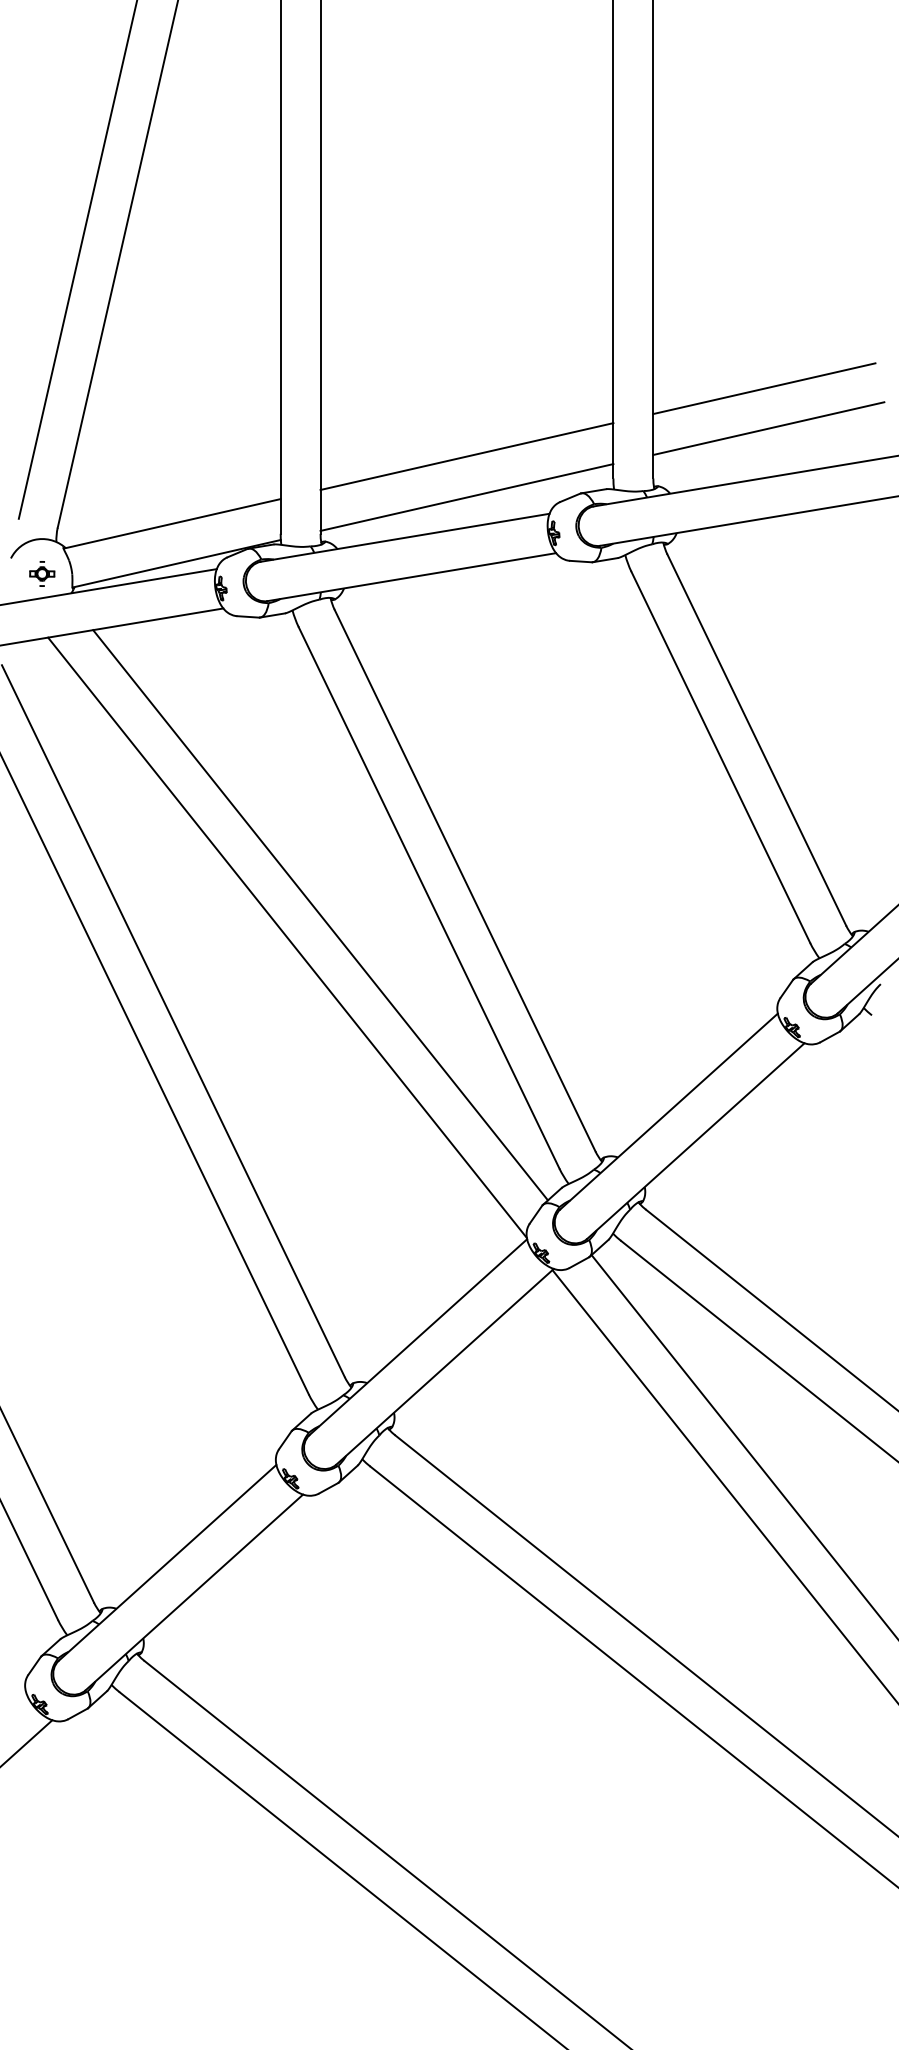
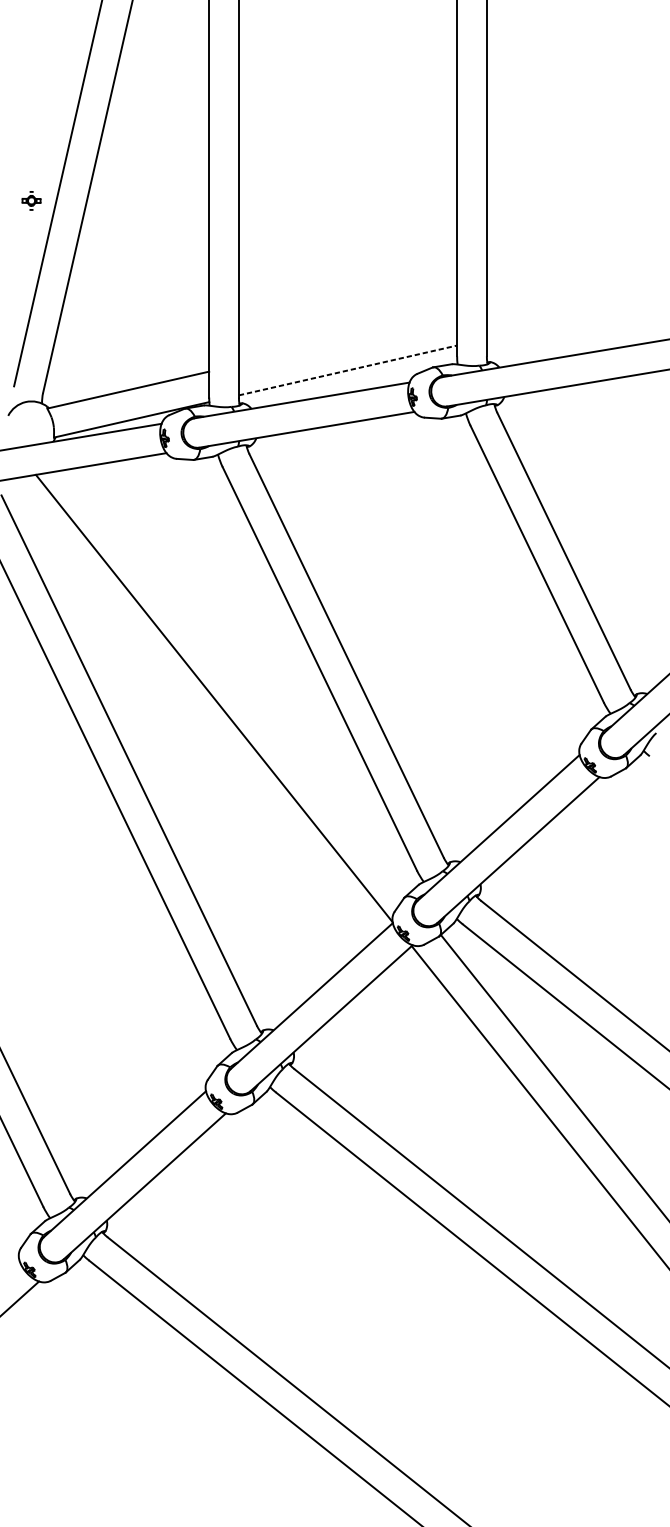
line: (764, 388) -> (569, 289), removed
line: (768, 428) -> (572, 319), removed
line: (466, 456) -> (347, 339), removed
line: (467, 497) -> (348, 370), solid -> dashed
part: (42, 573) -> (31, 200), moved
line: (320, 915) -> (238, 681), removed

